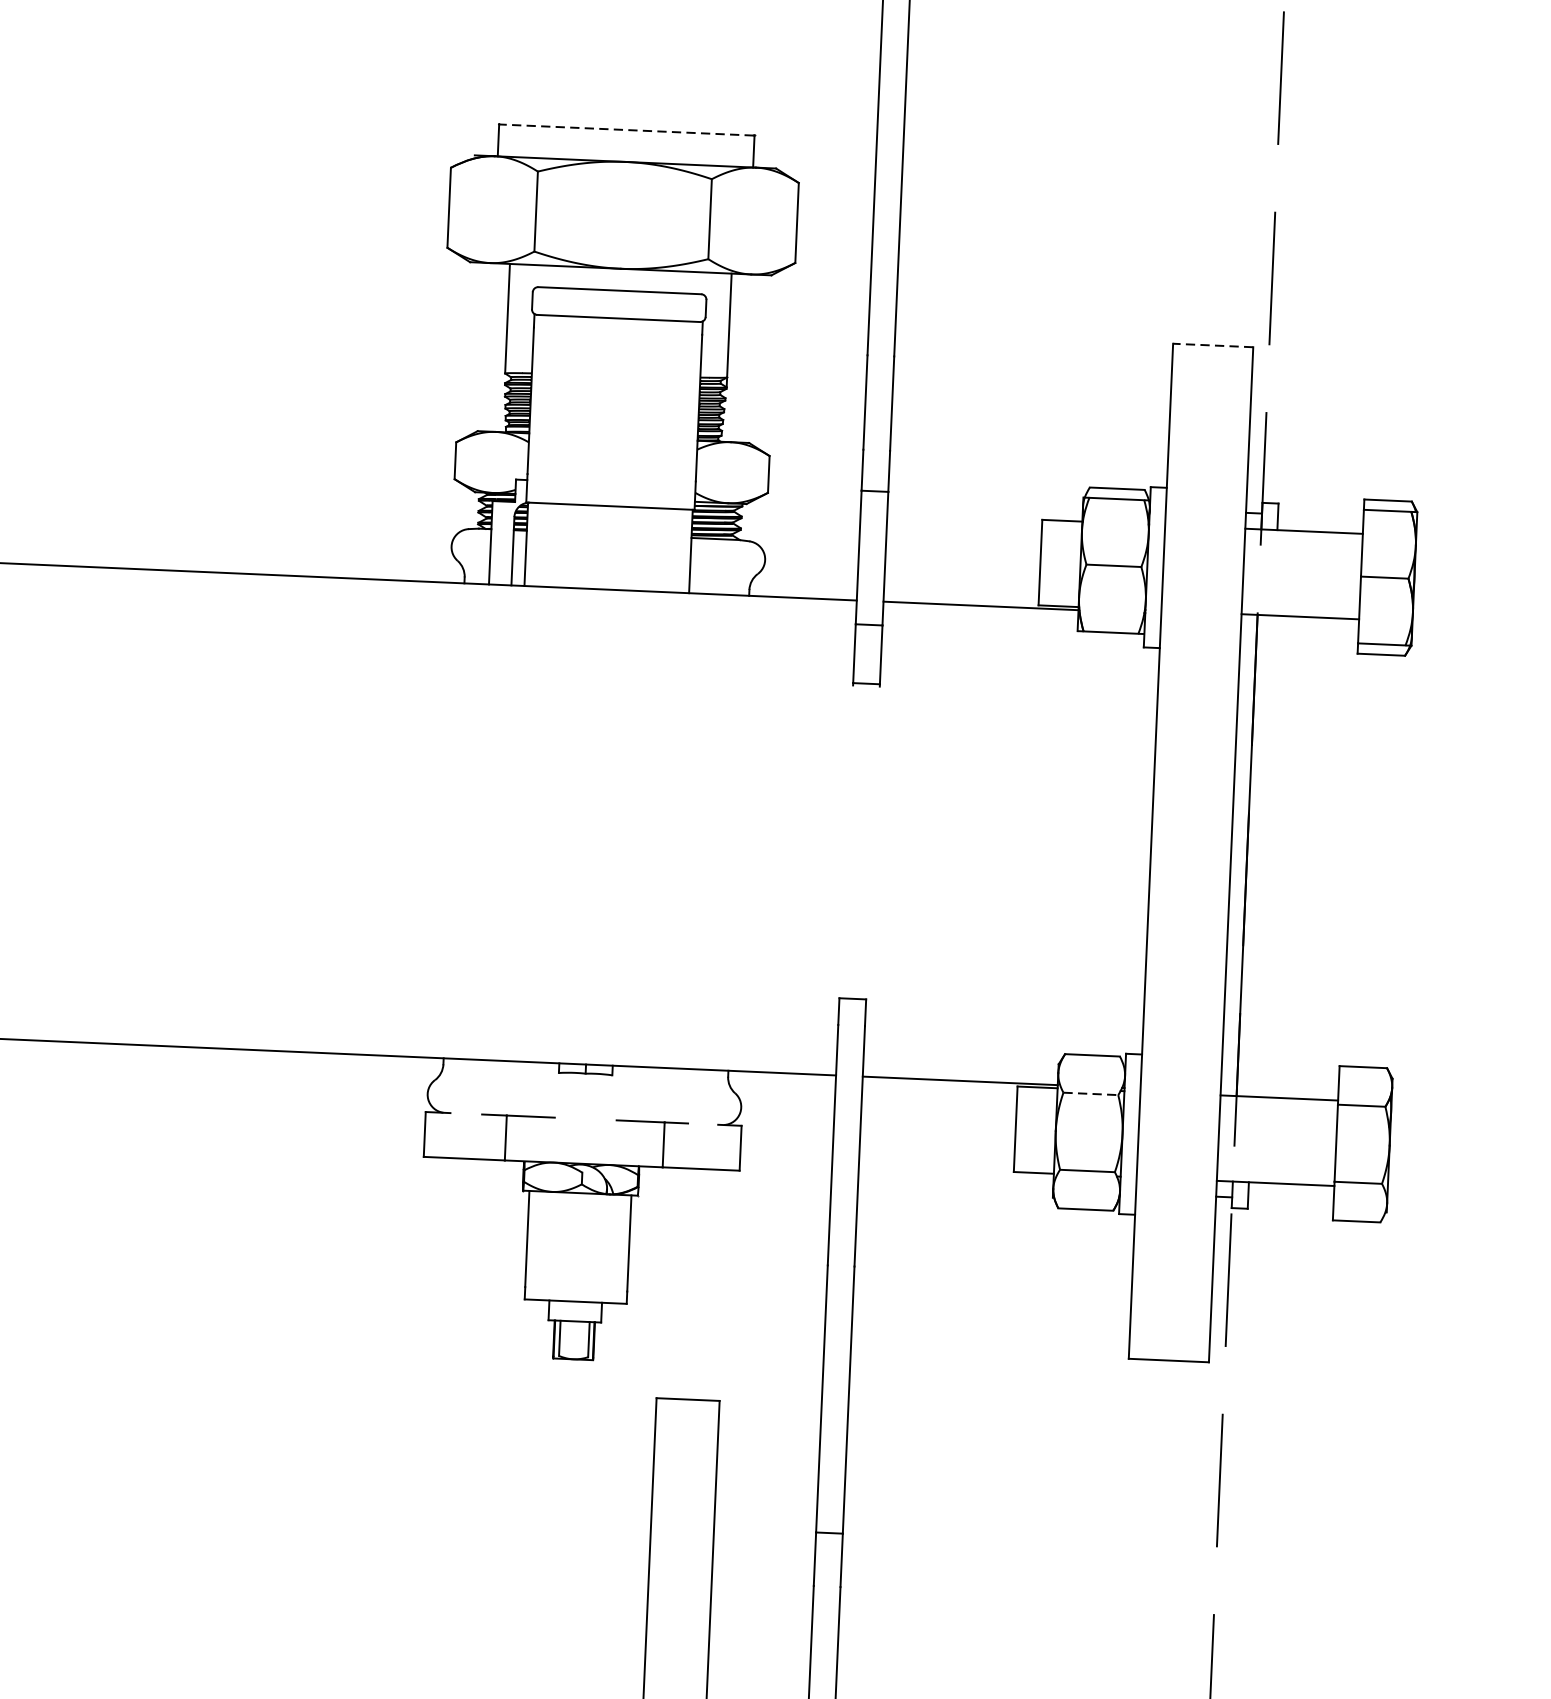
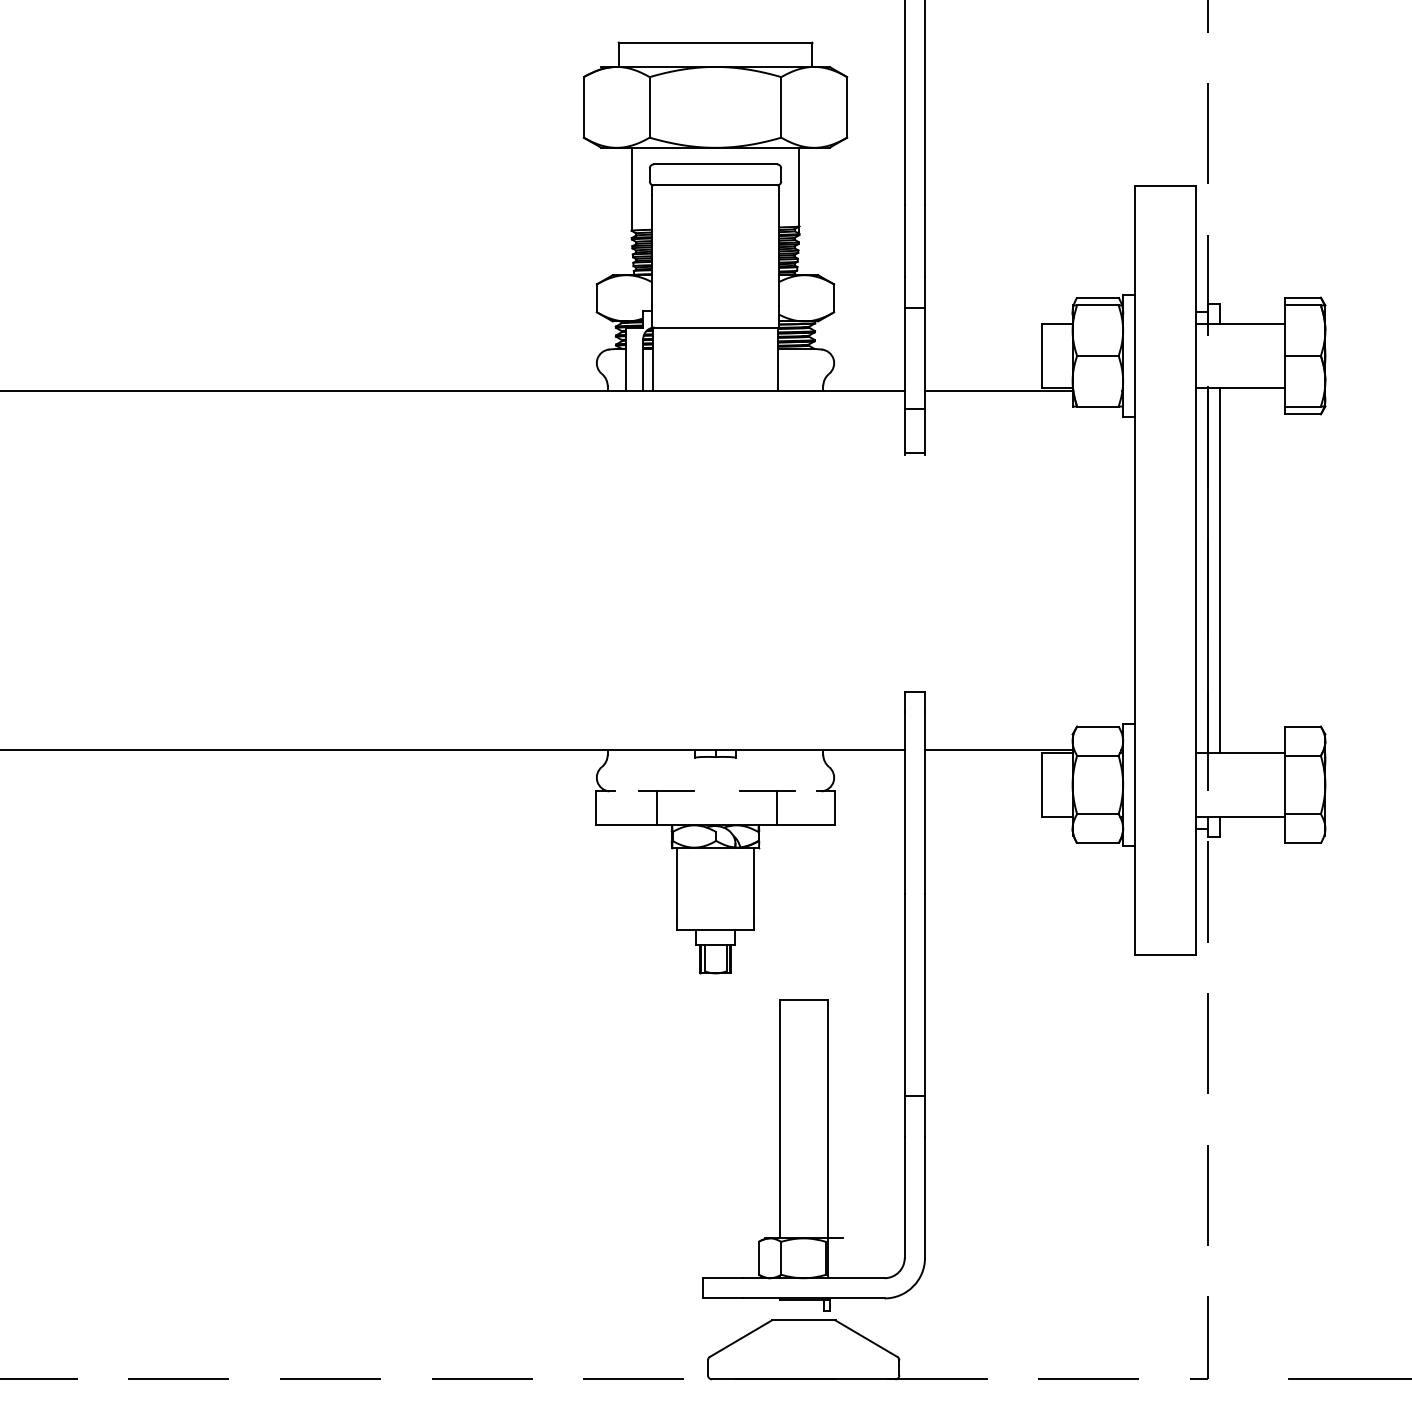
line: (626, 129) -> (715, 42), dashed -> solid
line: (1212, 345) -> (1165, 186), dashed -> solid
line: (1263, 856) -> (1220, 570), added
line: (1090, 1093) -> (1097, 755), dashed -> solid

